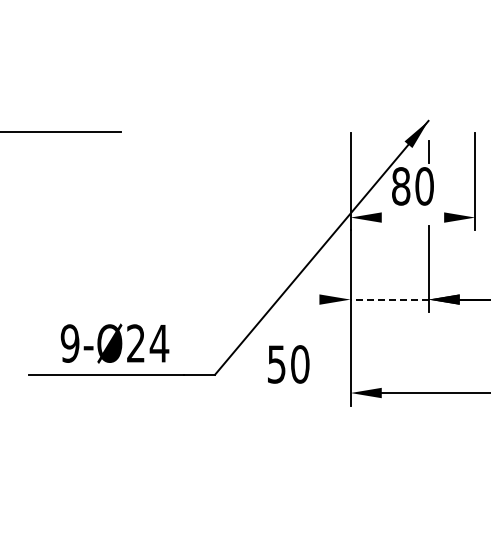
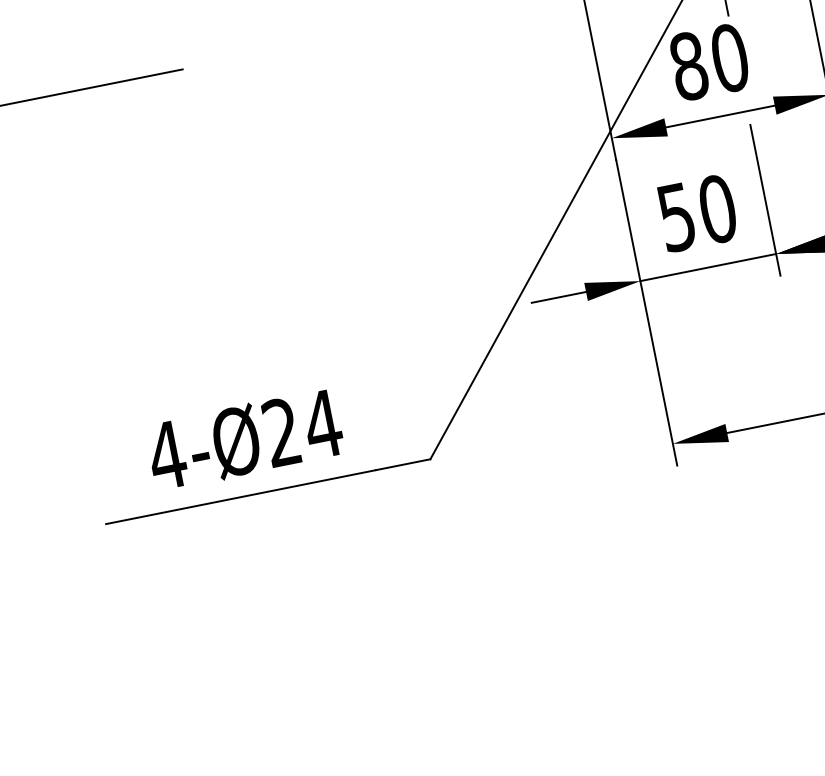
line: (412, 217) -> (719, 116), added
line: (303, 299) -> (558, 297), added
line: (389, 299) -> (708, 267), dashed -> solid
text: (69, 343) -> (165, 455), 9-Ø24 -> 4-Ø24
text: (288, 364) -> (697, 213), moved

